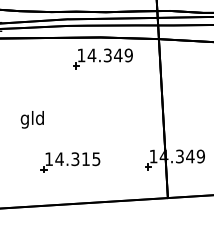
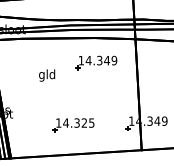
part: (103, 58) -> (96, 62), moved
text: (33, 119) -> (47, 75), moved
text: (84, 158) -> (83, 122), 14.315 -> 14.325

